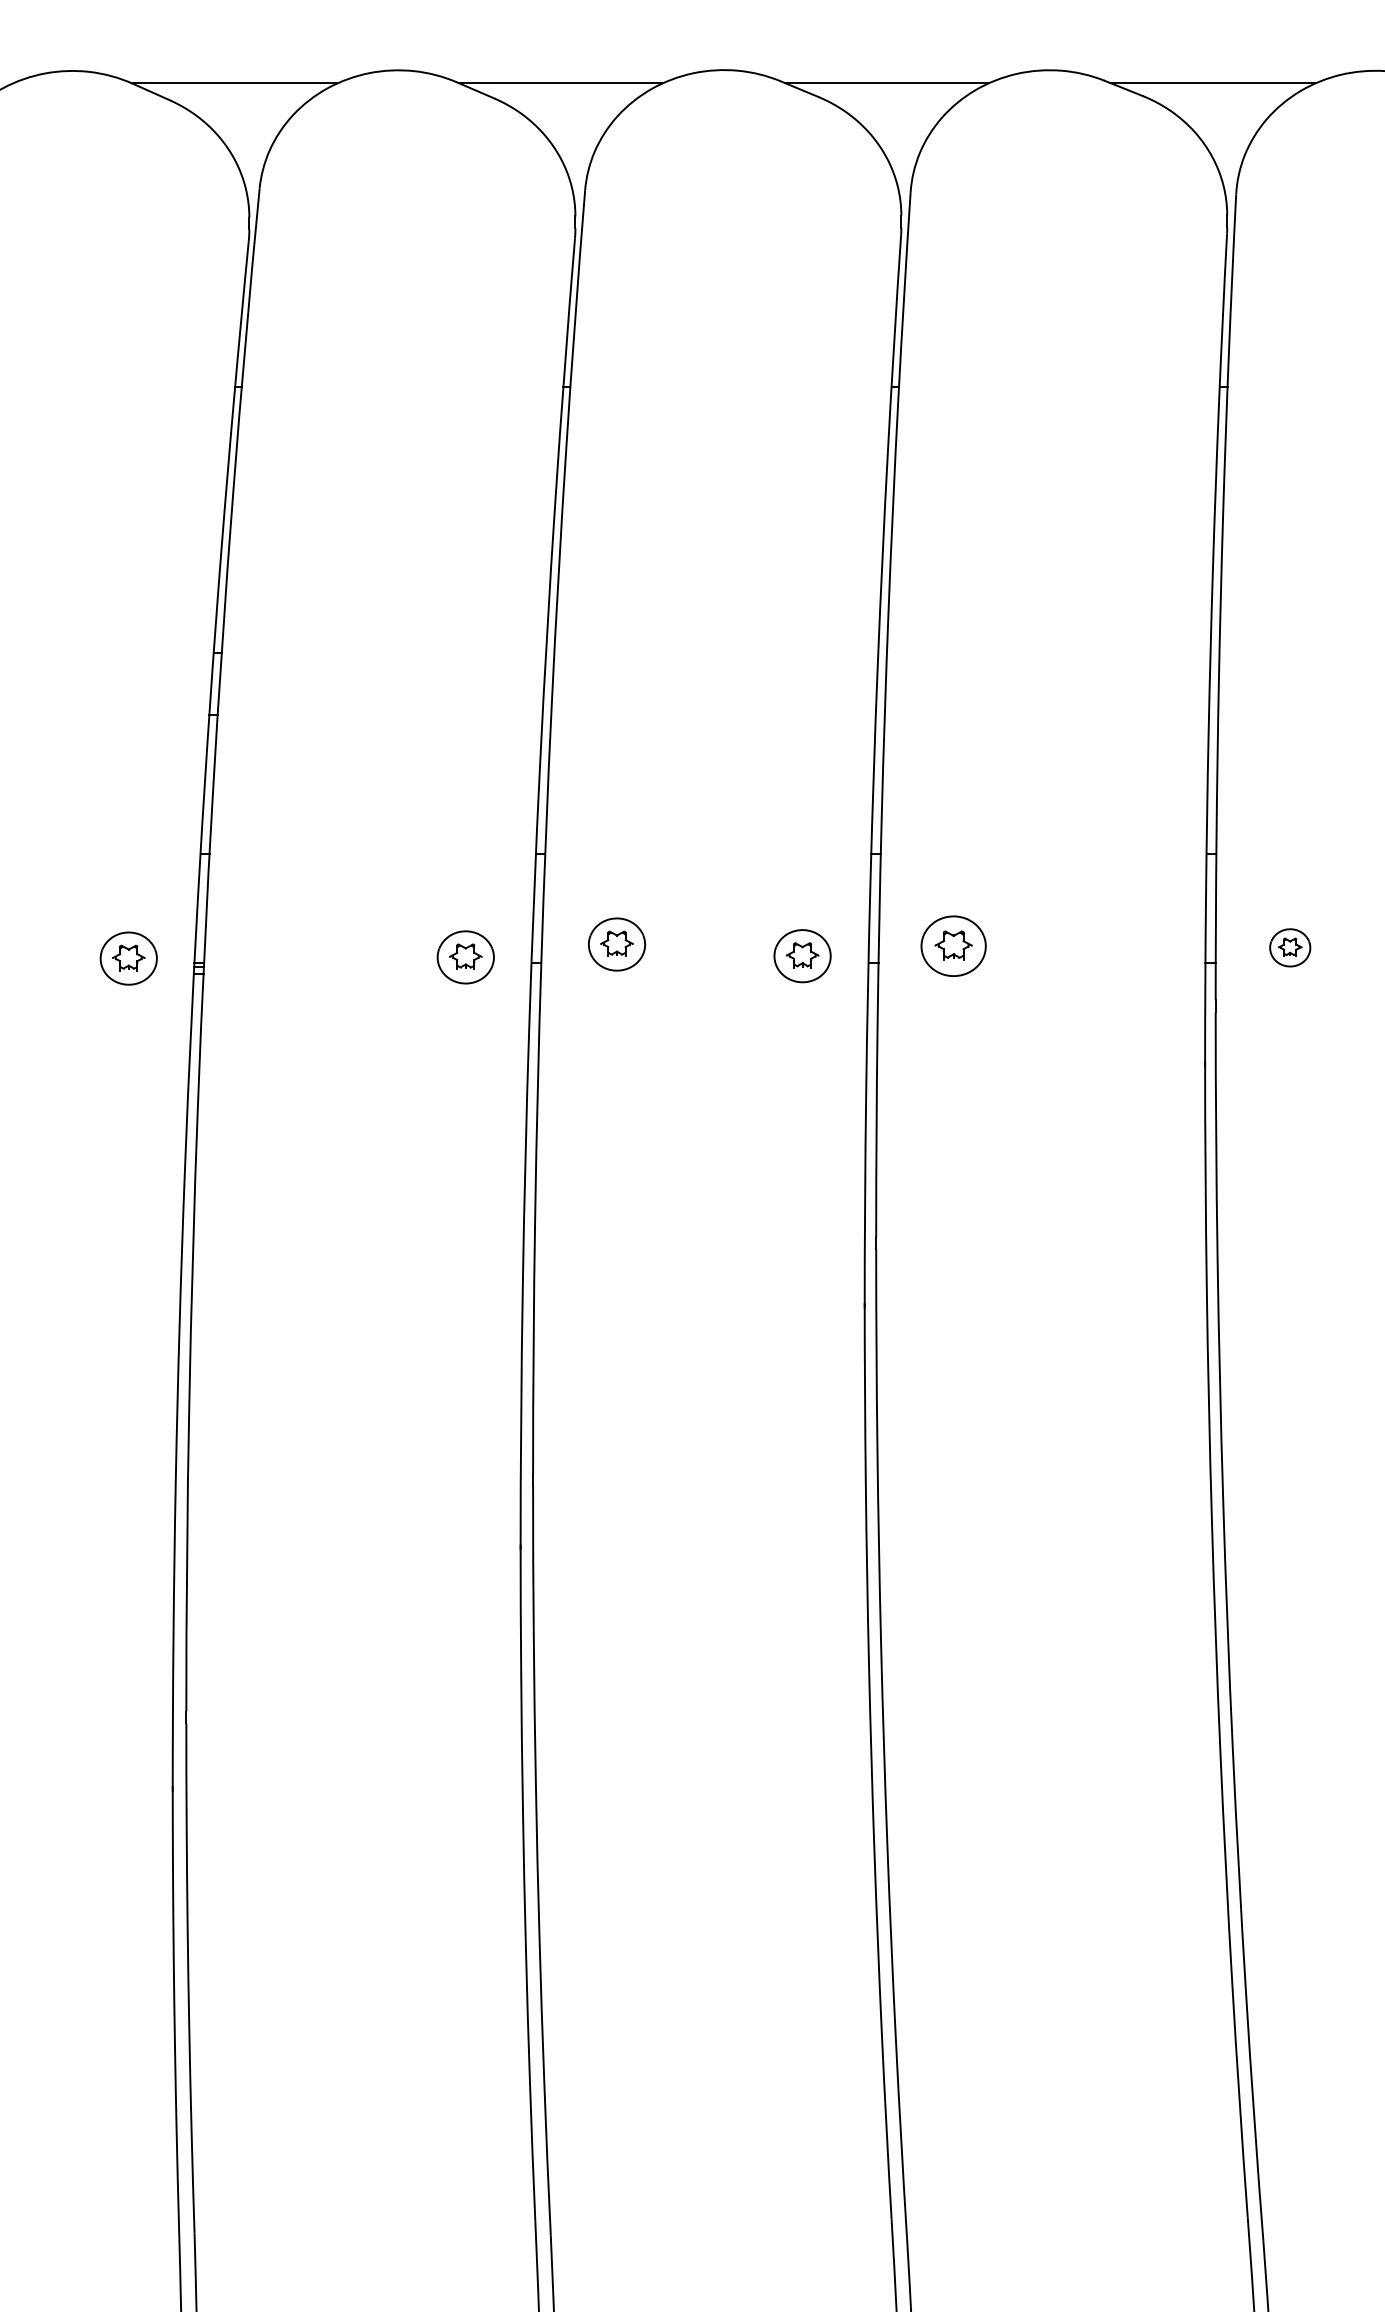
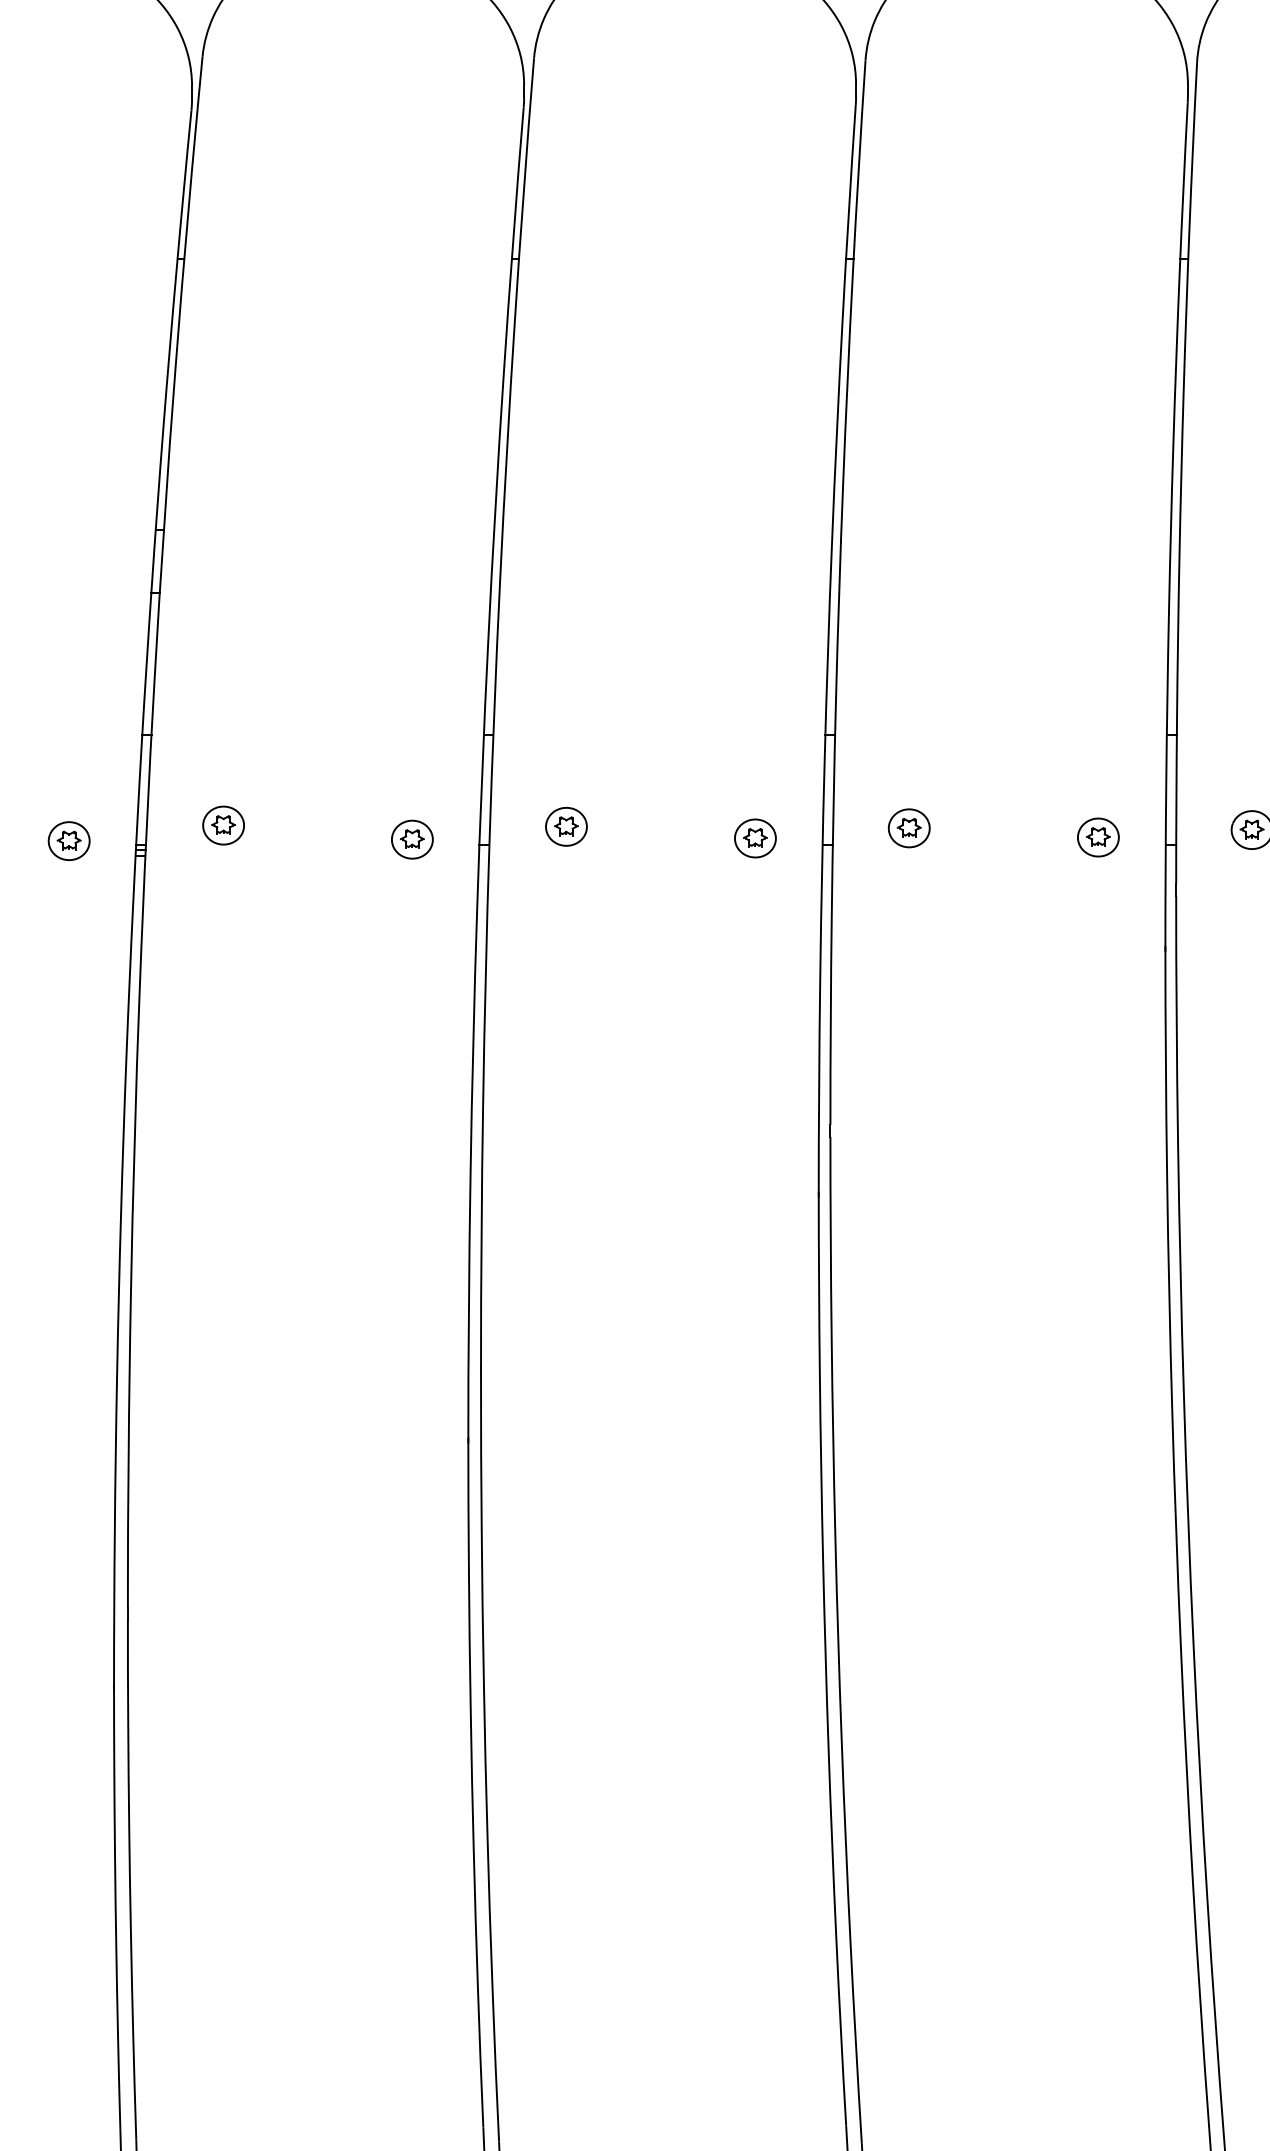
part: (280, 942) -> (223, 824), added
part: (616, 944) -> (565, 826), size x0.71
part: (953, 945) -> (909, 827), size x0.62
part: (1139, 954) -> (1098, 836), added
part: (802, 955) -> (755, 837), size x0.71
part: (465, 956) -> (412, 838), size x0.71
part: (128, 958) -> (68, 840), size x0.71

